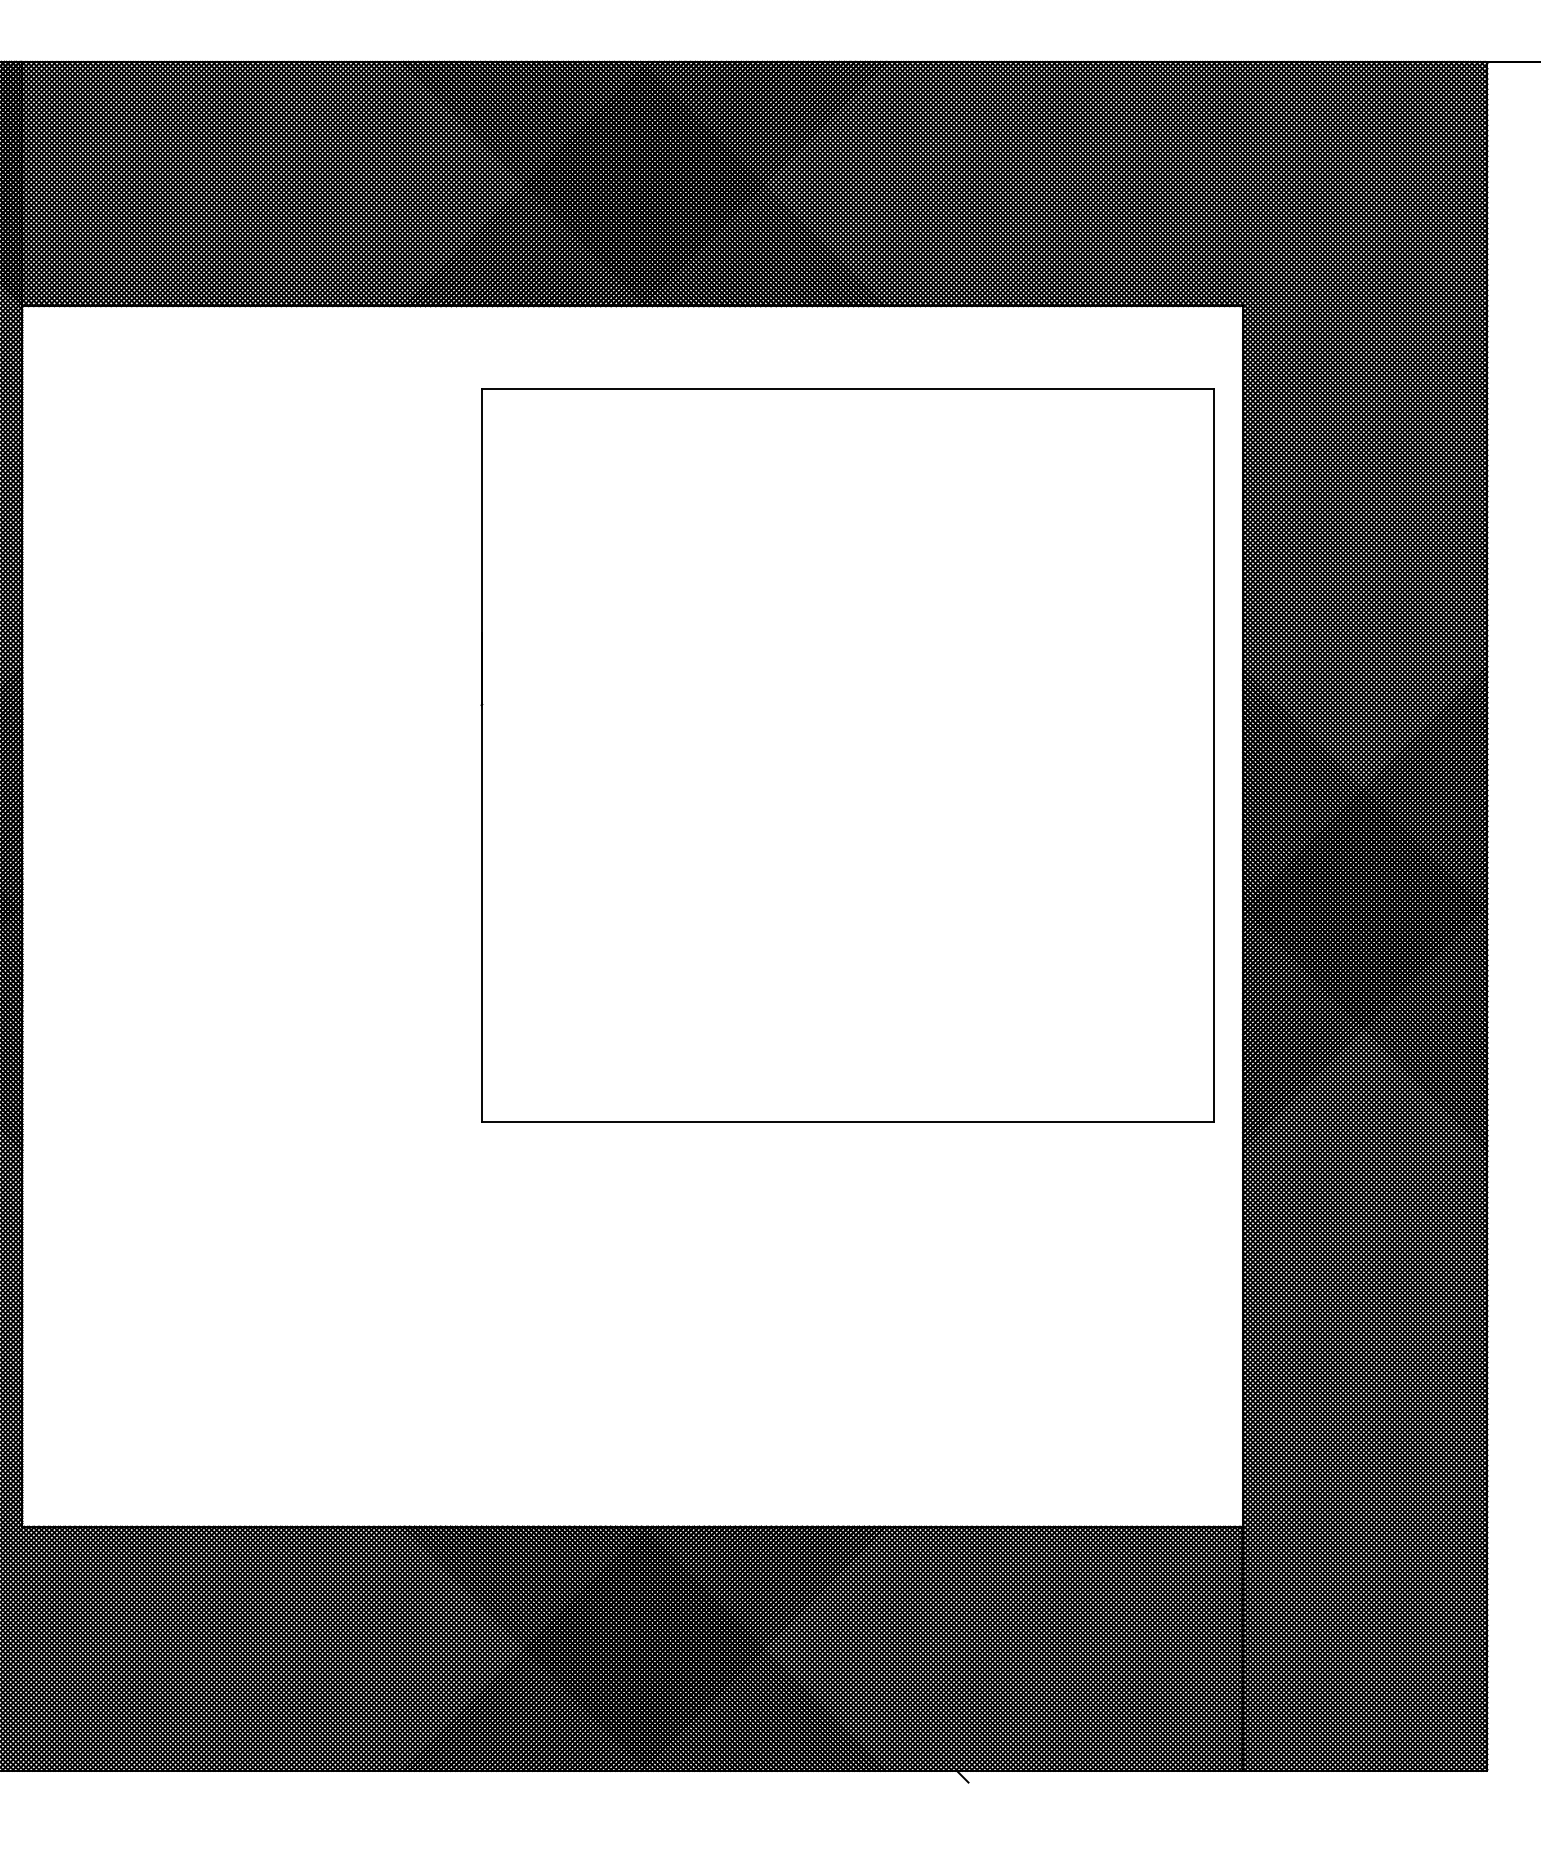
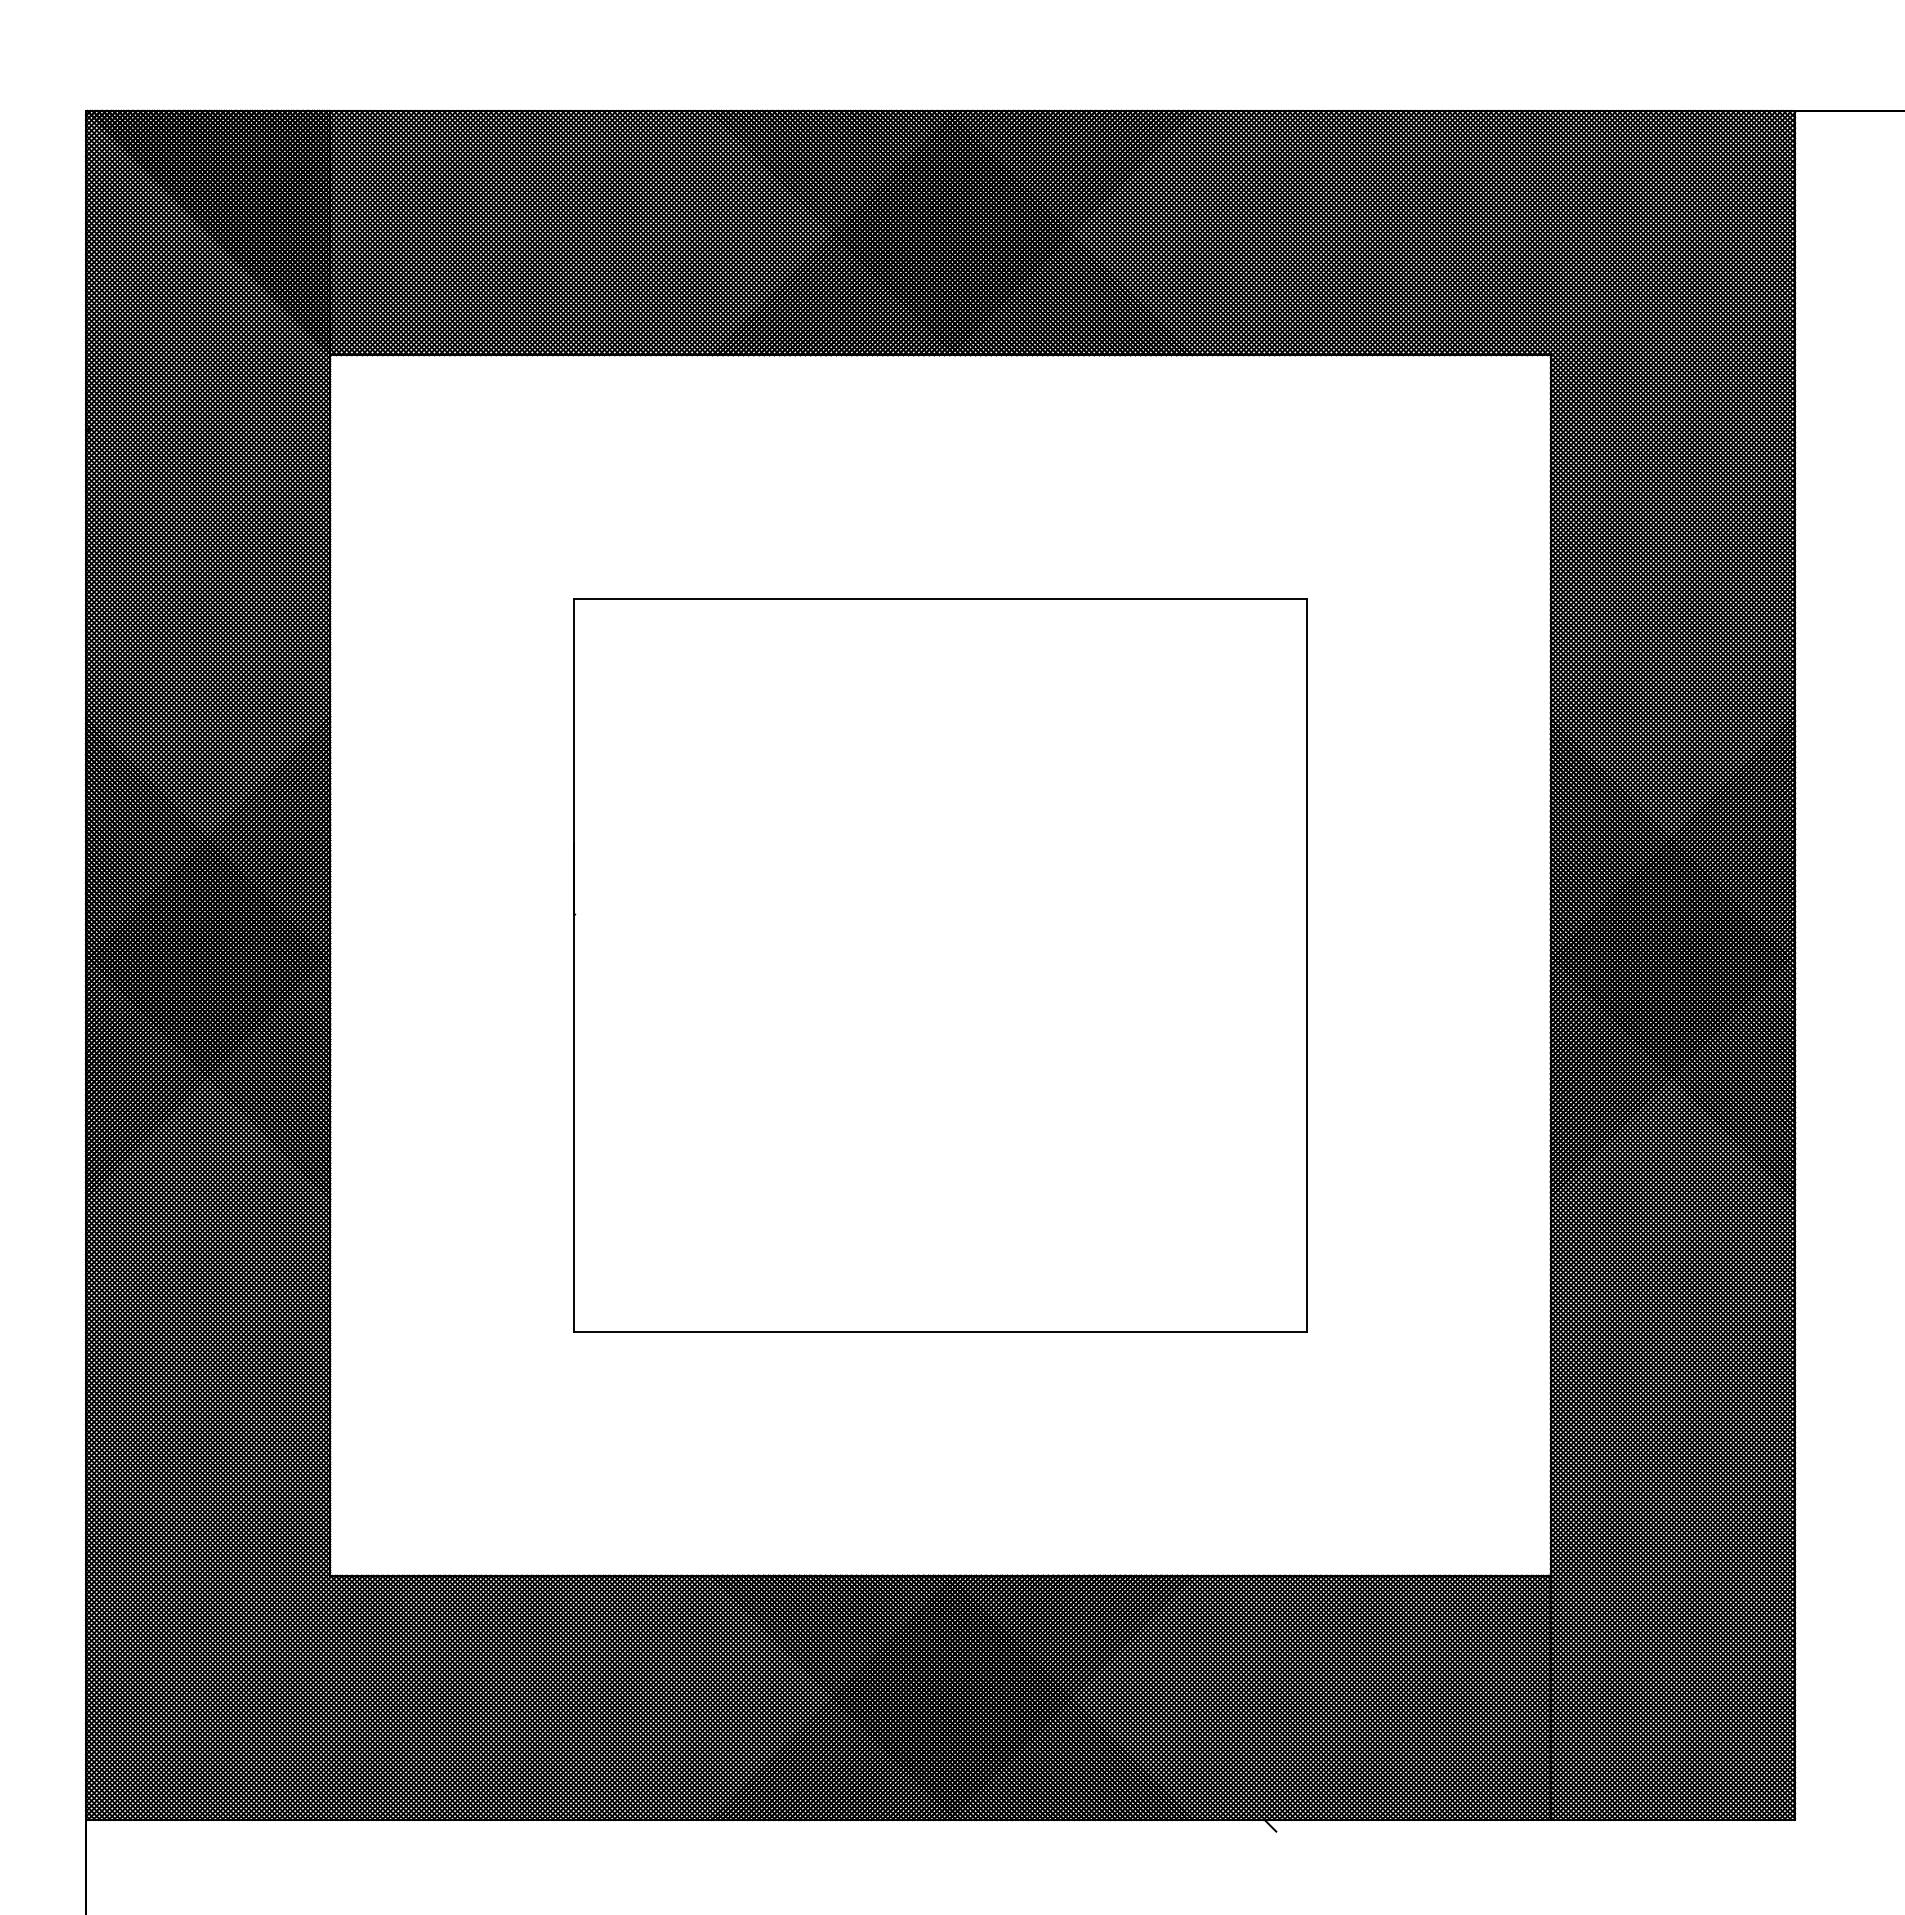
part: (847, 755) -> (940, 965), moved

